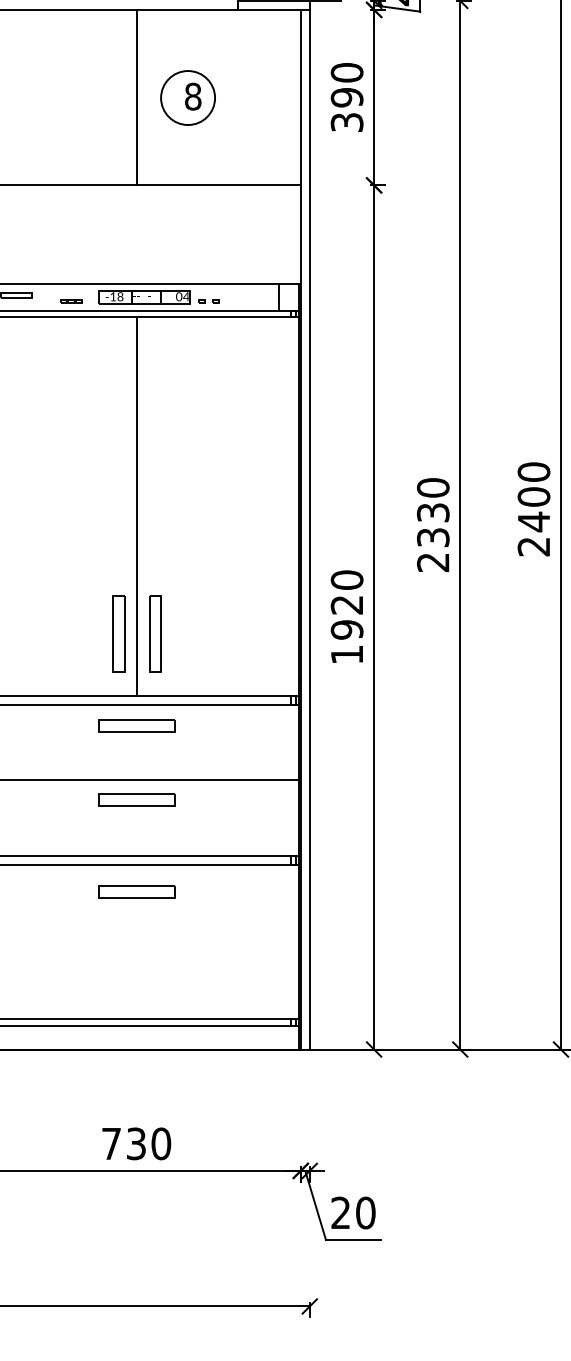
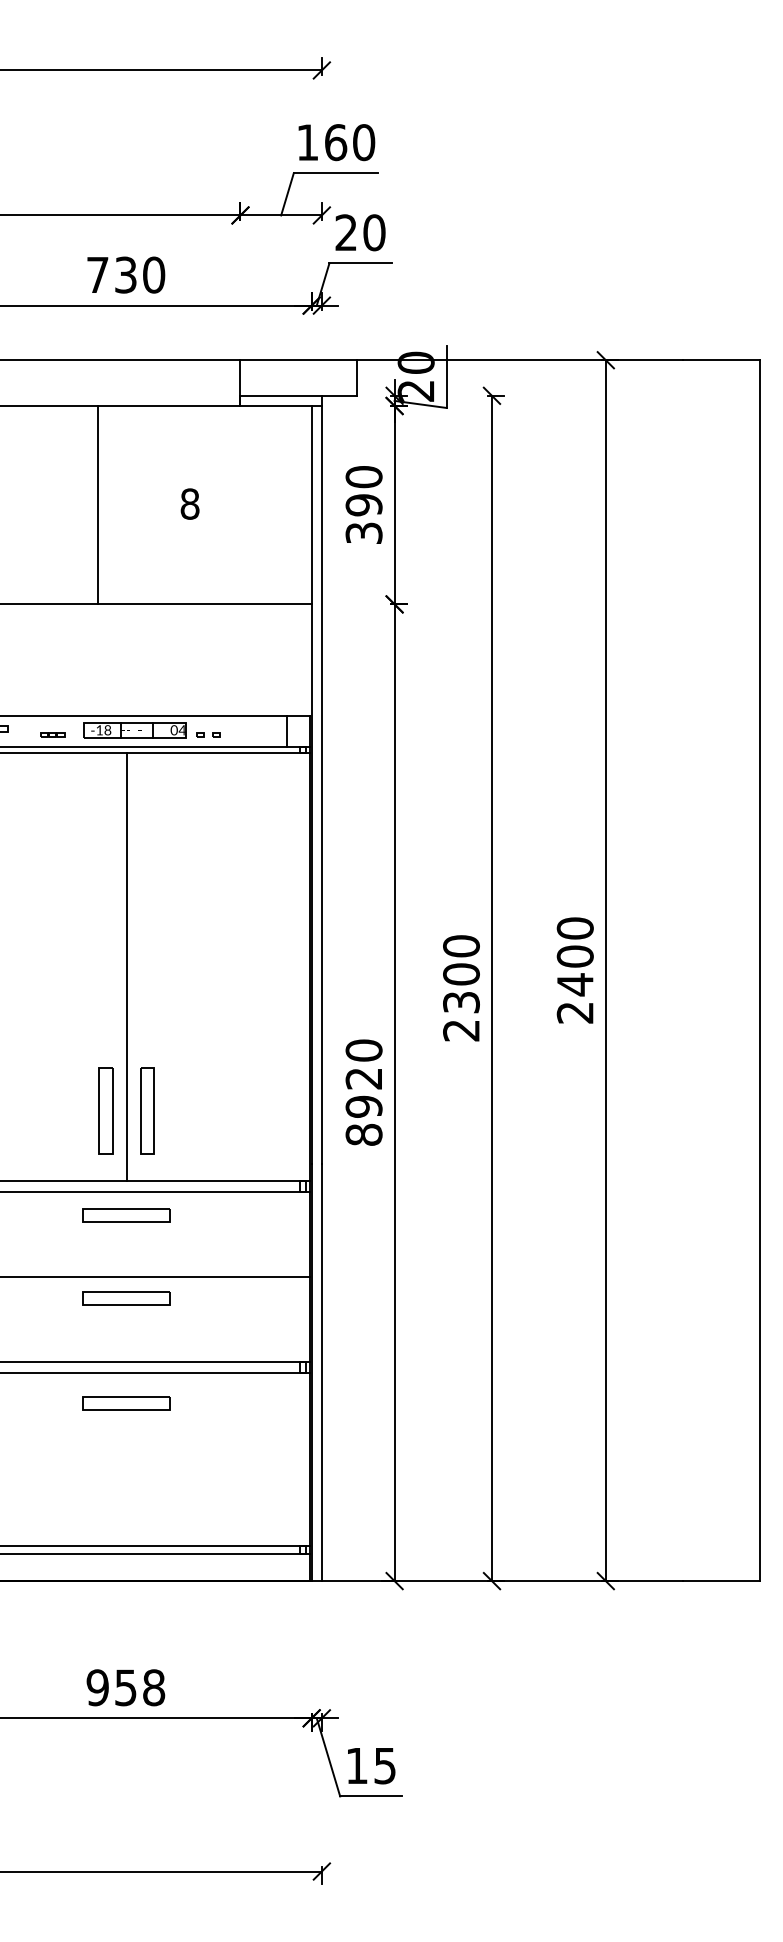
line: (136, 97) -> (98, 504), moved
circle: (187, 97) -> (183, 505), removed
text: (433, 512) -> (461, 974), 2330 -> 2300
text: (346, 654) -> (363, 1134), 1920 -> 8920
text: (136, 1143) -> (125, 1687), 730 -> 958
text: (353, 1212) -> (371, 1765), 20 -> 15

